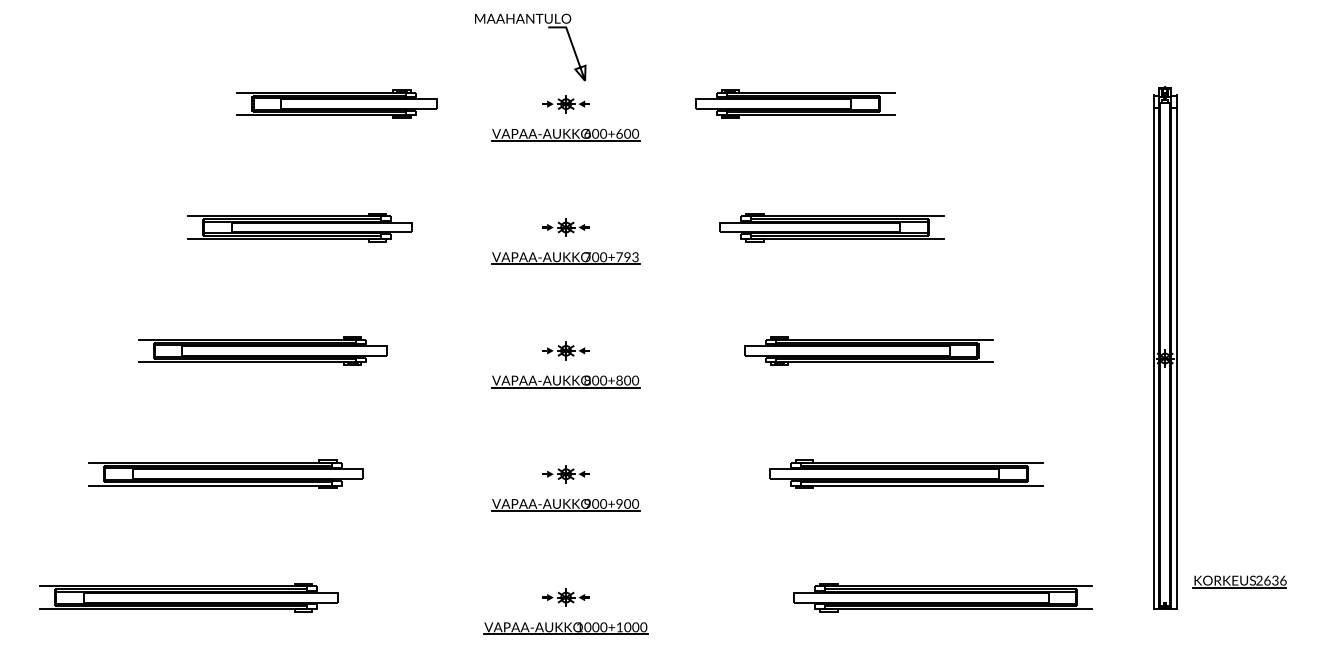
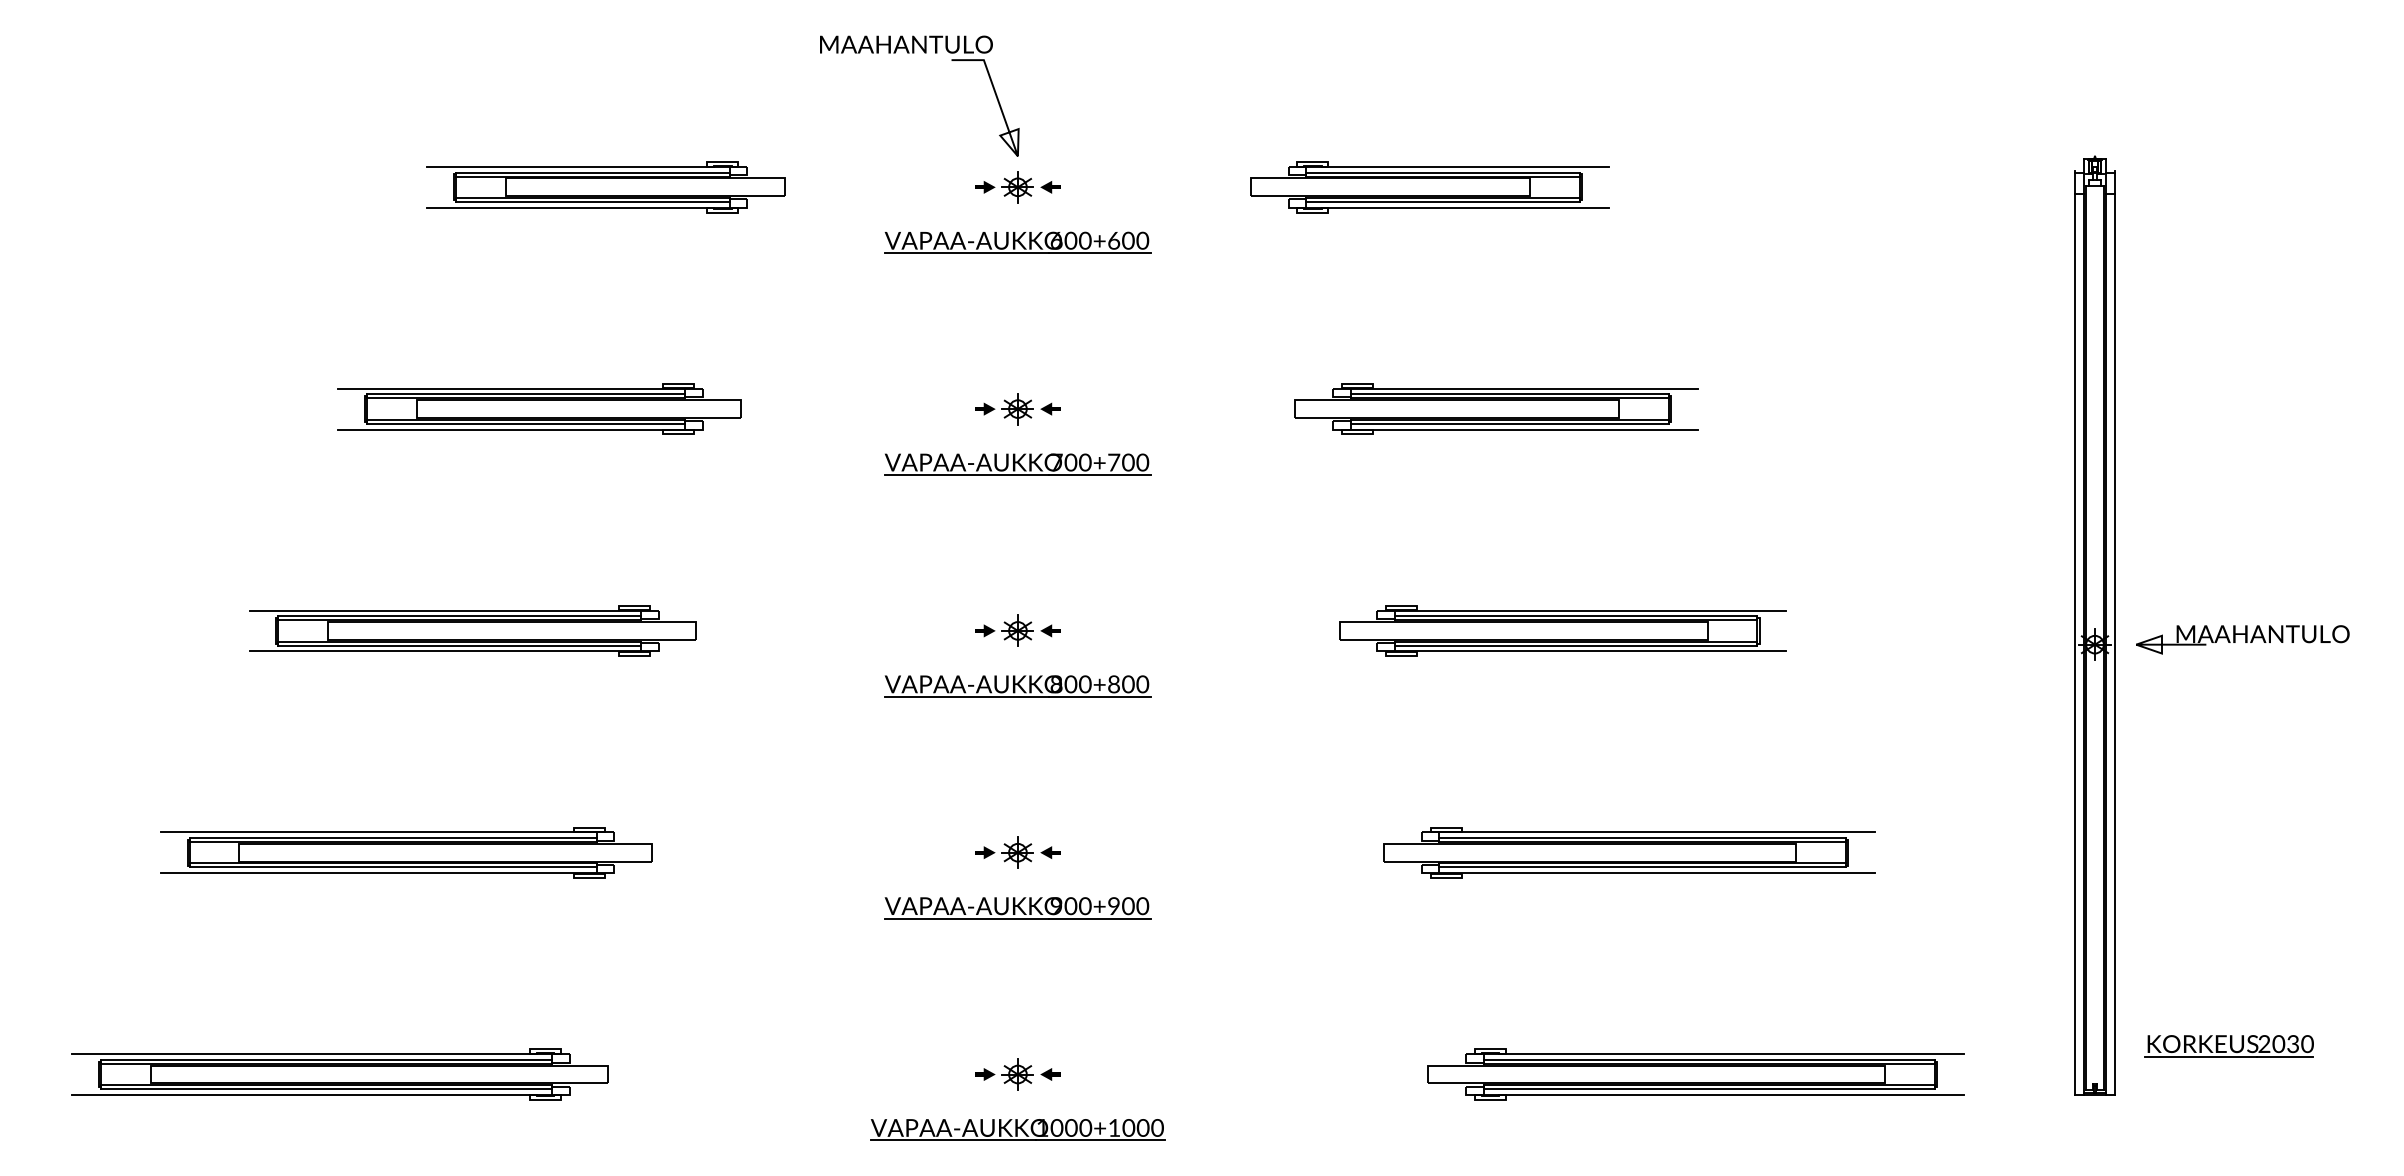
part: (527, 23) -> (914, 53), moved
text: (631, 257) -> (1135, 463), 700+793 -> 700+700
part: (1247, 355) -> (2242, 639), added
text: (1275, 579) -> (2293, 1041), 2636 -> 2030

